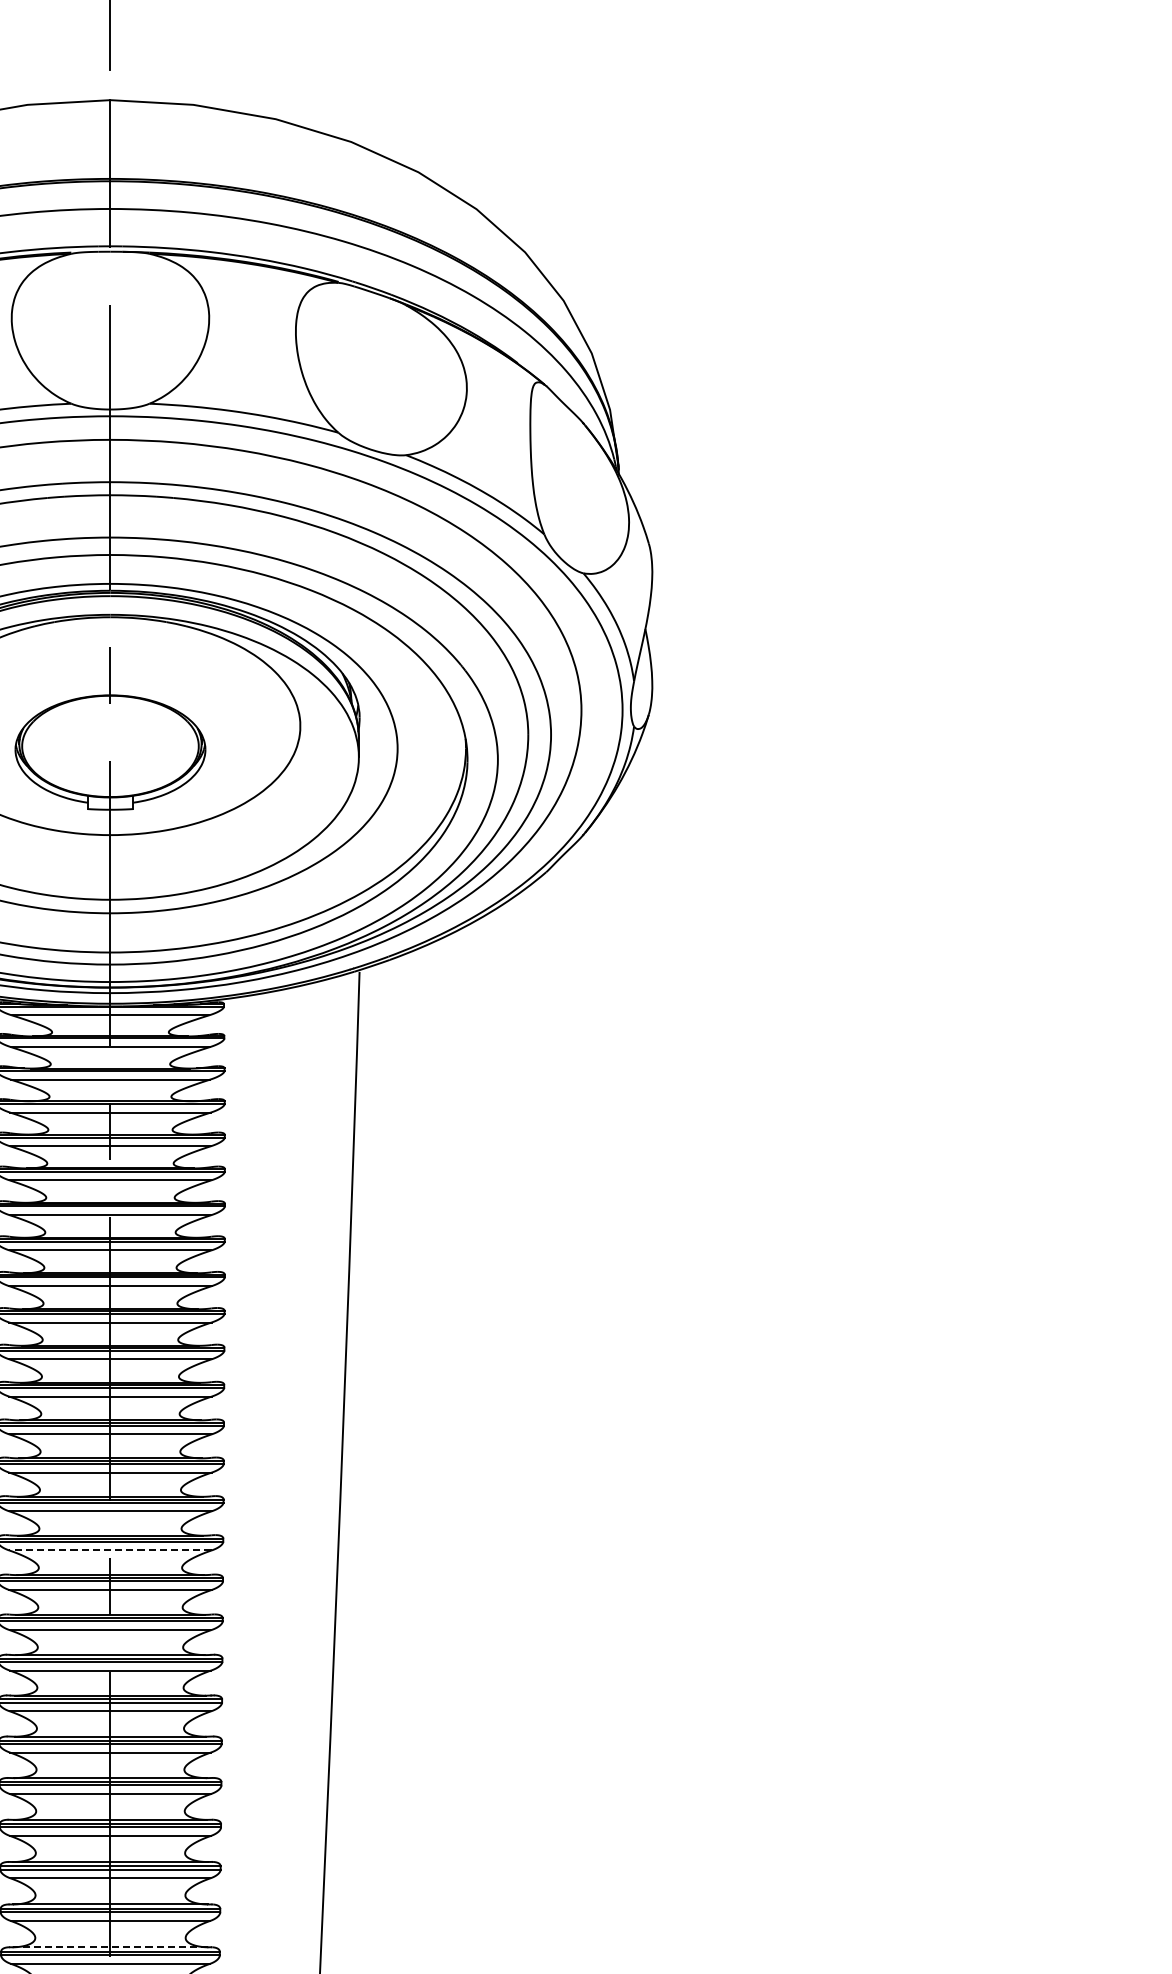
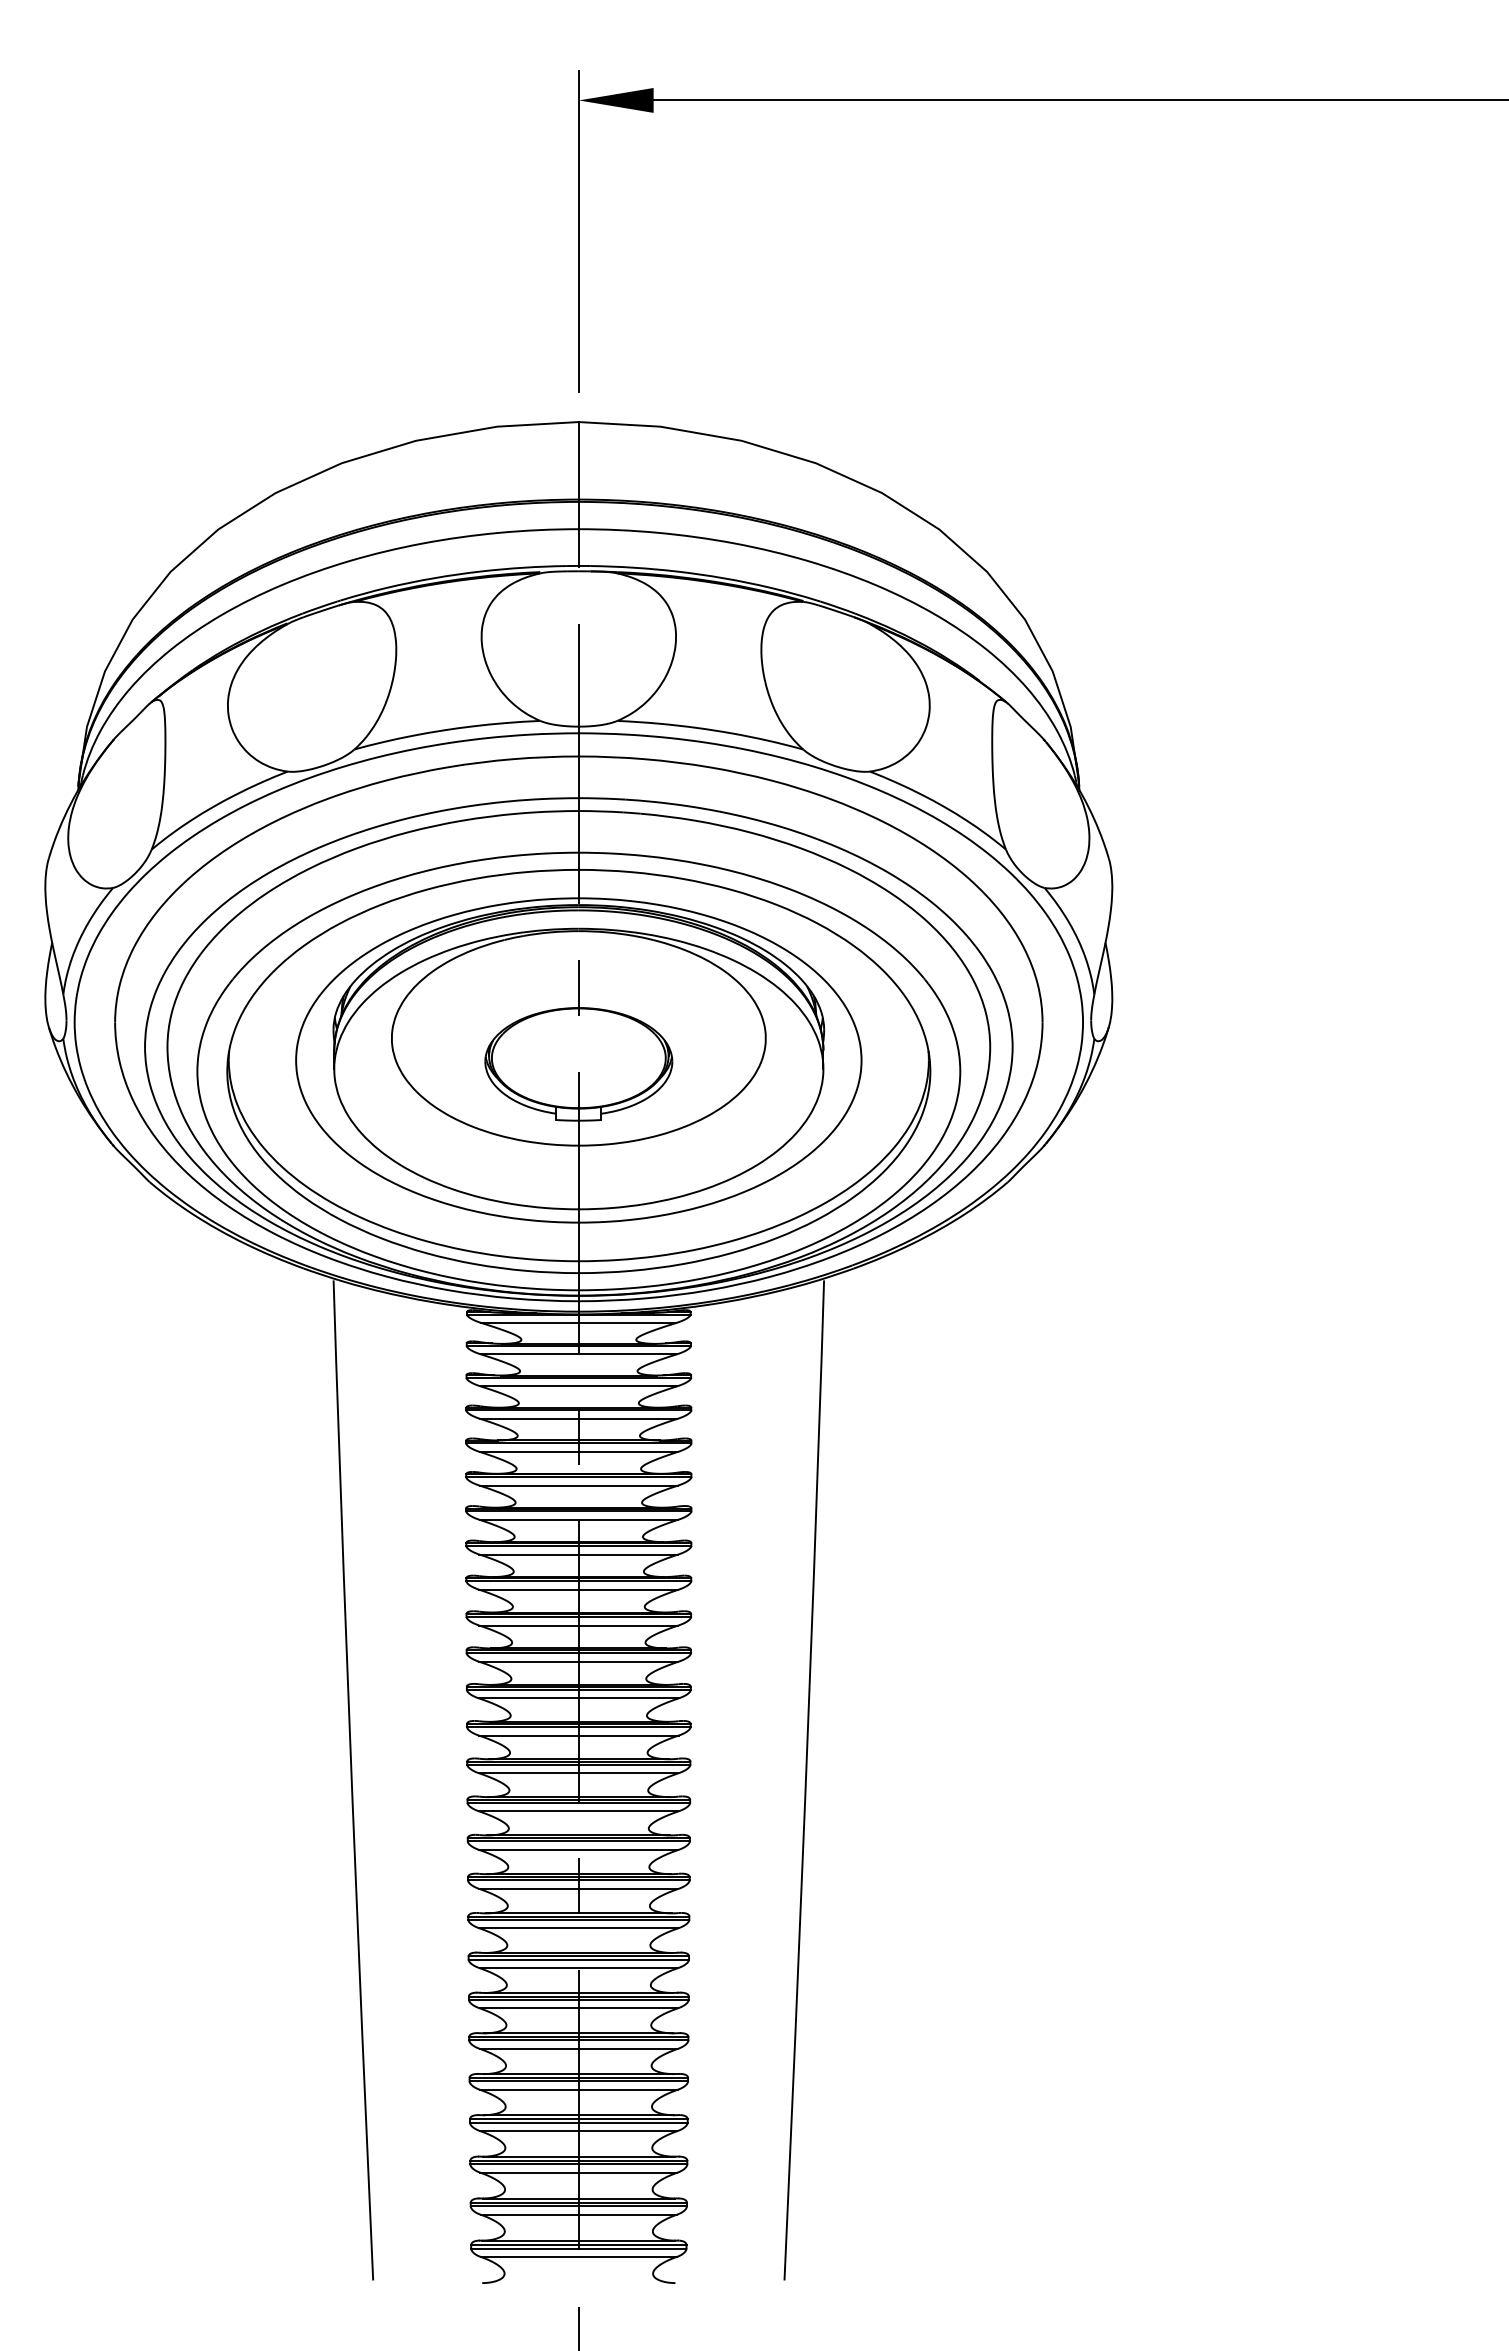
line: (110, 1550) -> (578, 1849), dashed -> solid
line: (110, 1947) -> (578, 2240), dashed -> solid

